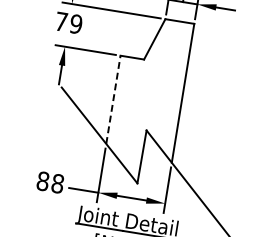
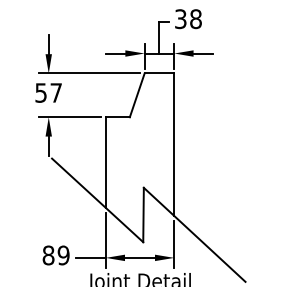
text: (68, 22) -> (48, 92), 79 -> 57
line: (113, 99) -> (105, 162), dashed -> solid
text: (57, 183) -> (63, 255), 88 -> 89

